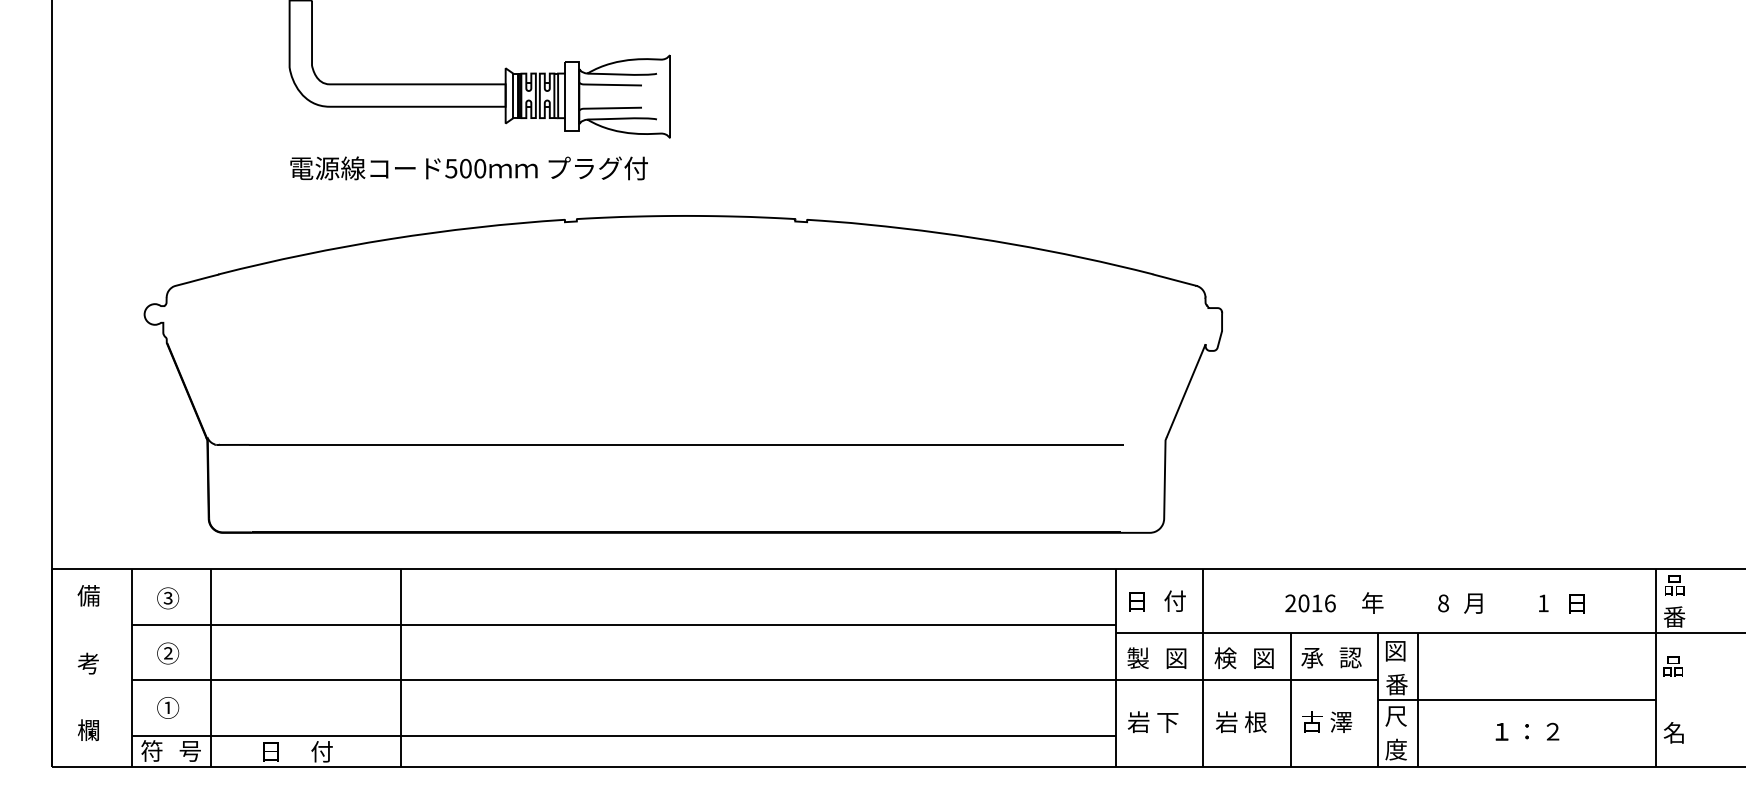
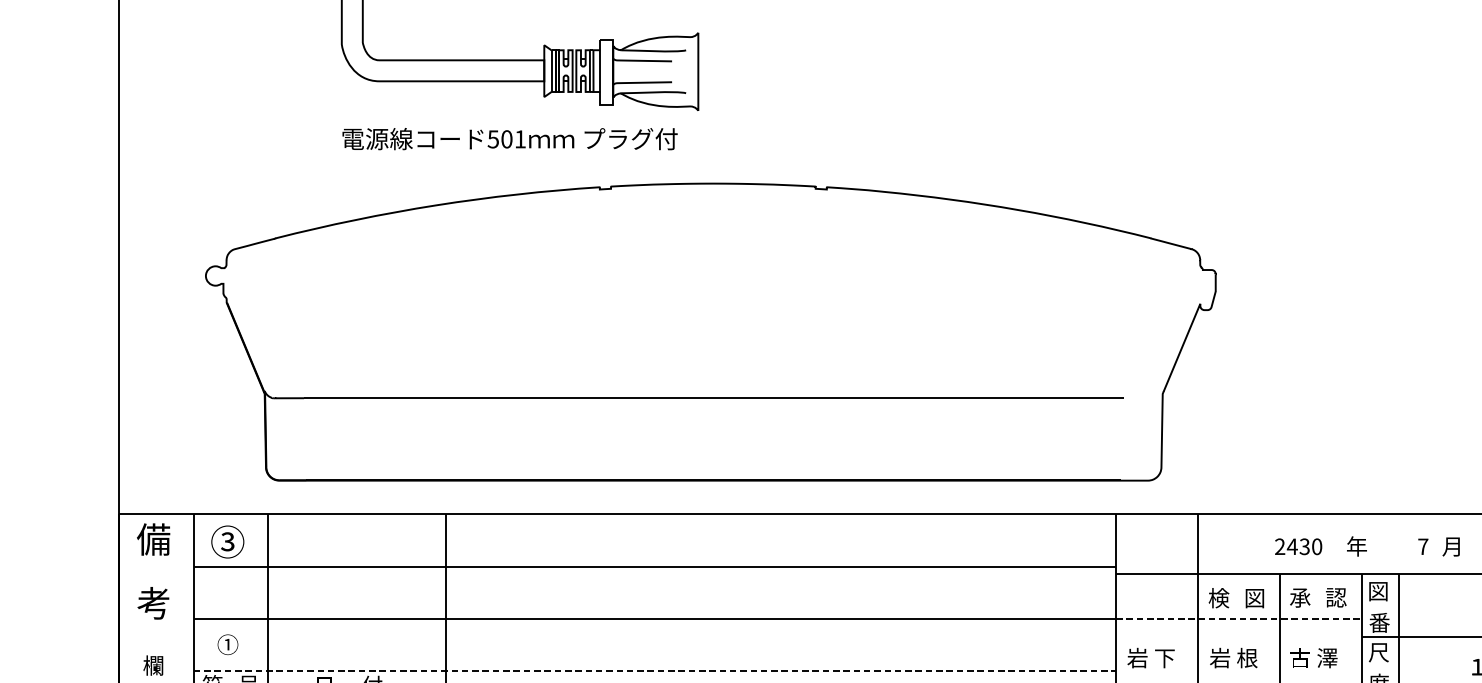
text: (480, 168) -> (520, 139), 500 -> 501
part: (88, 595) -> (153, 539), size x1.6
part: (168, 598) -> (228, 542), size x1.6
part: (1164, 600) -> (1161, 544), removed
text: (1316, 603) -> (1304, 546), 2016 -> 2430
text: (1443, 603) -> (1423, 546), 8 -> 7
part: (168, 653) -> (228, 593), removed
part: (1148, 660) -> (1146, 600), removed
part: (87, 663) -> (152, 603), size x1.6
line: (1247, 680) -> (1239, 619), solid -> dashed
line: (624, 735) -> (655, 670), solid -> dashed

